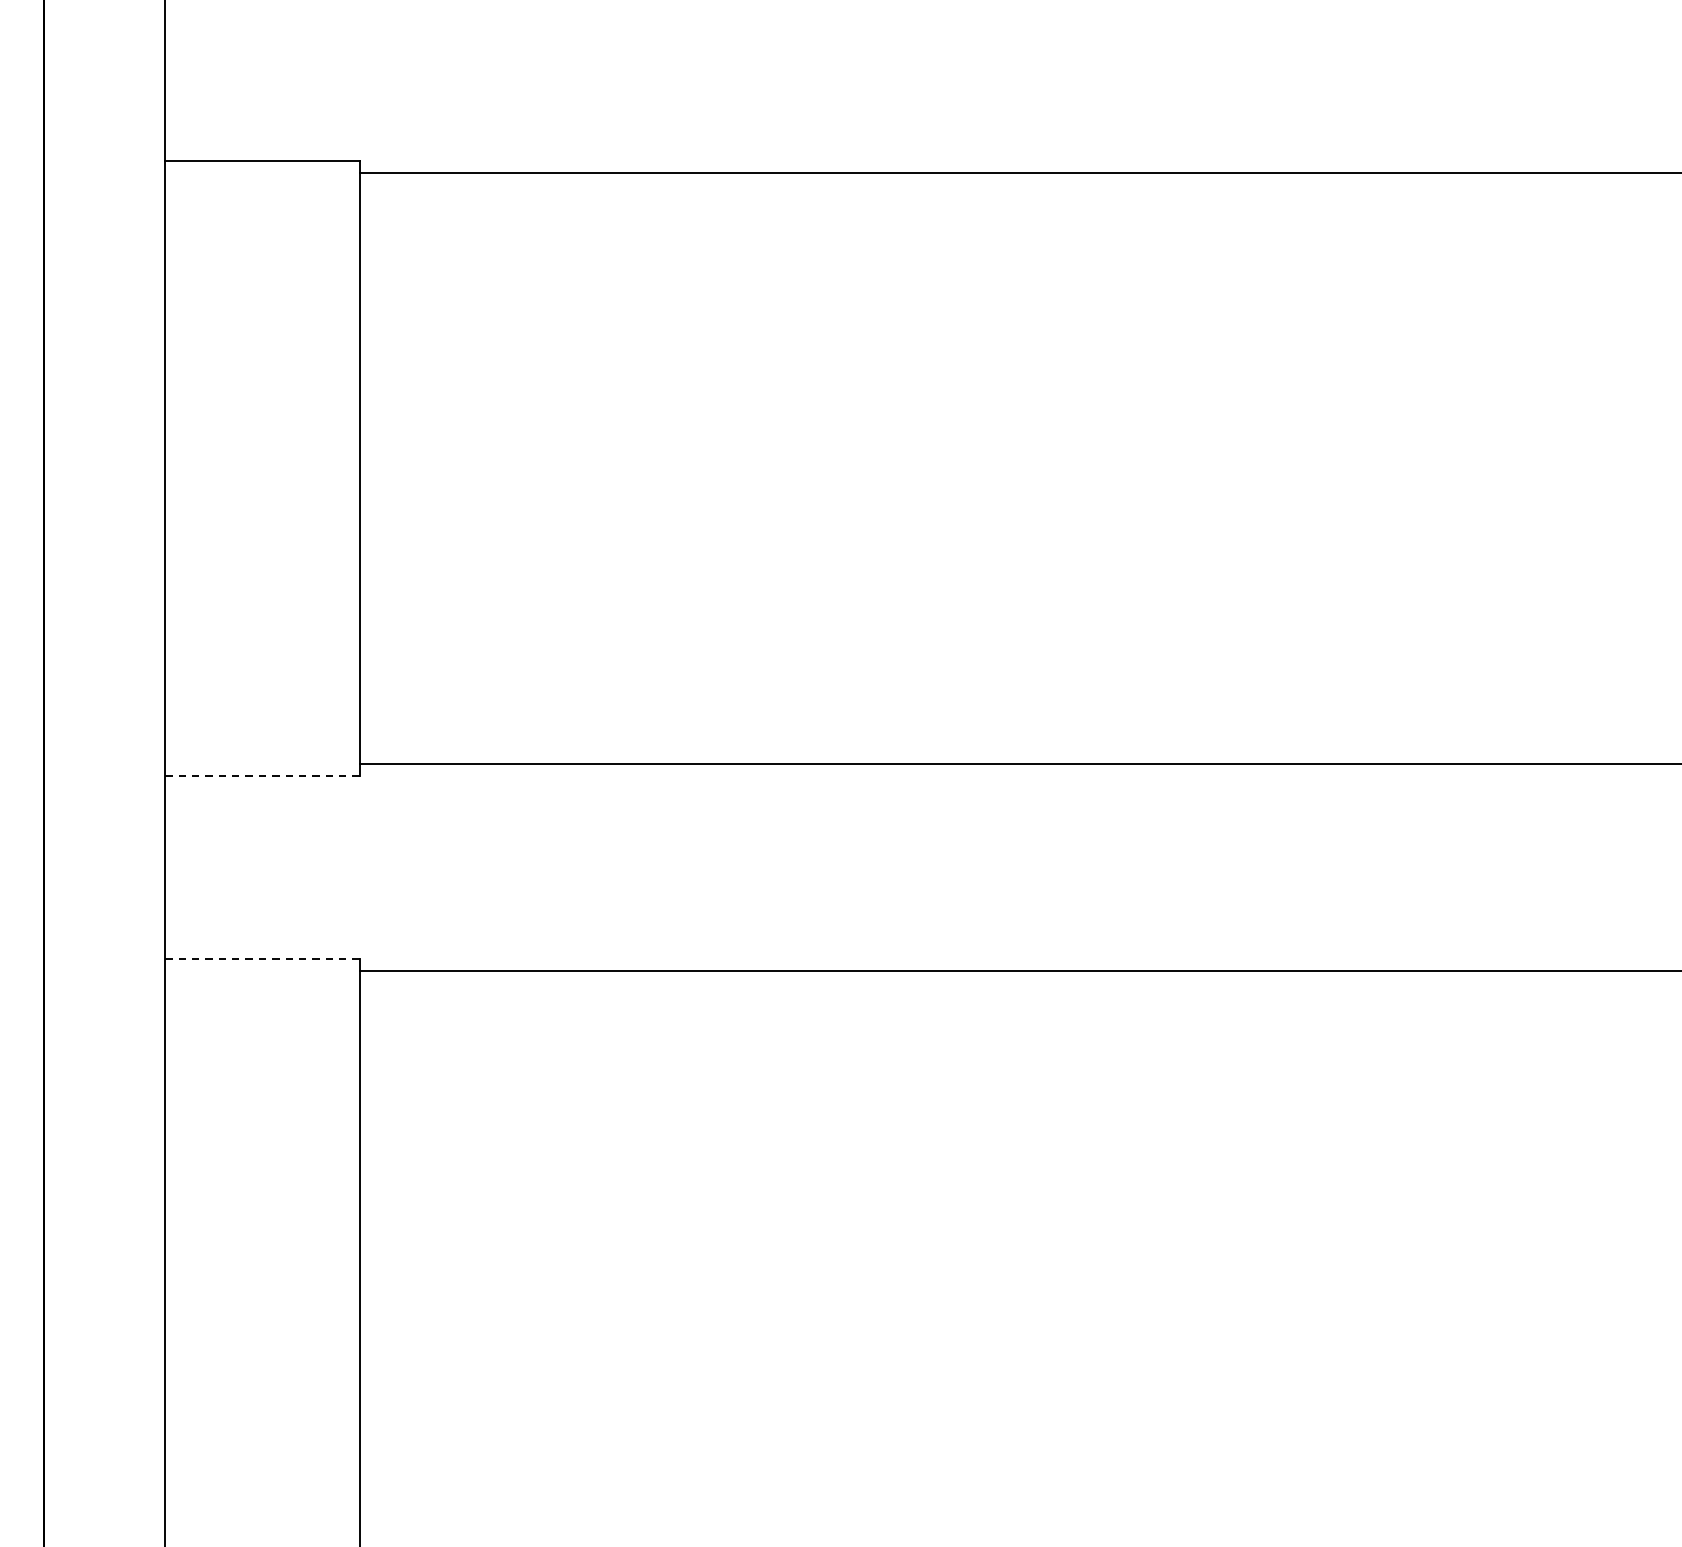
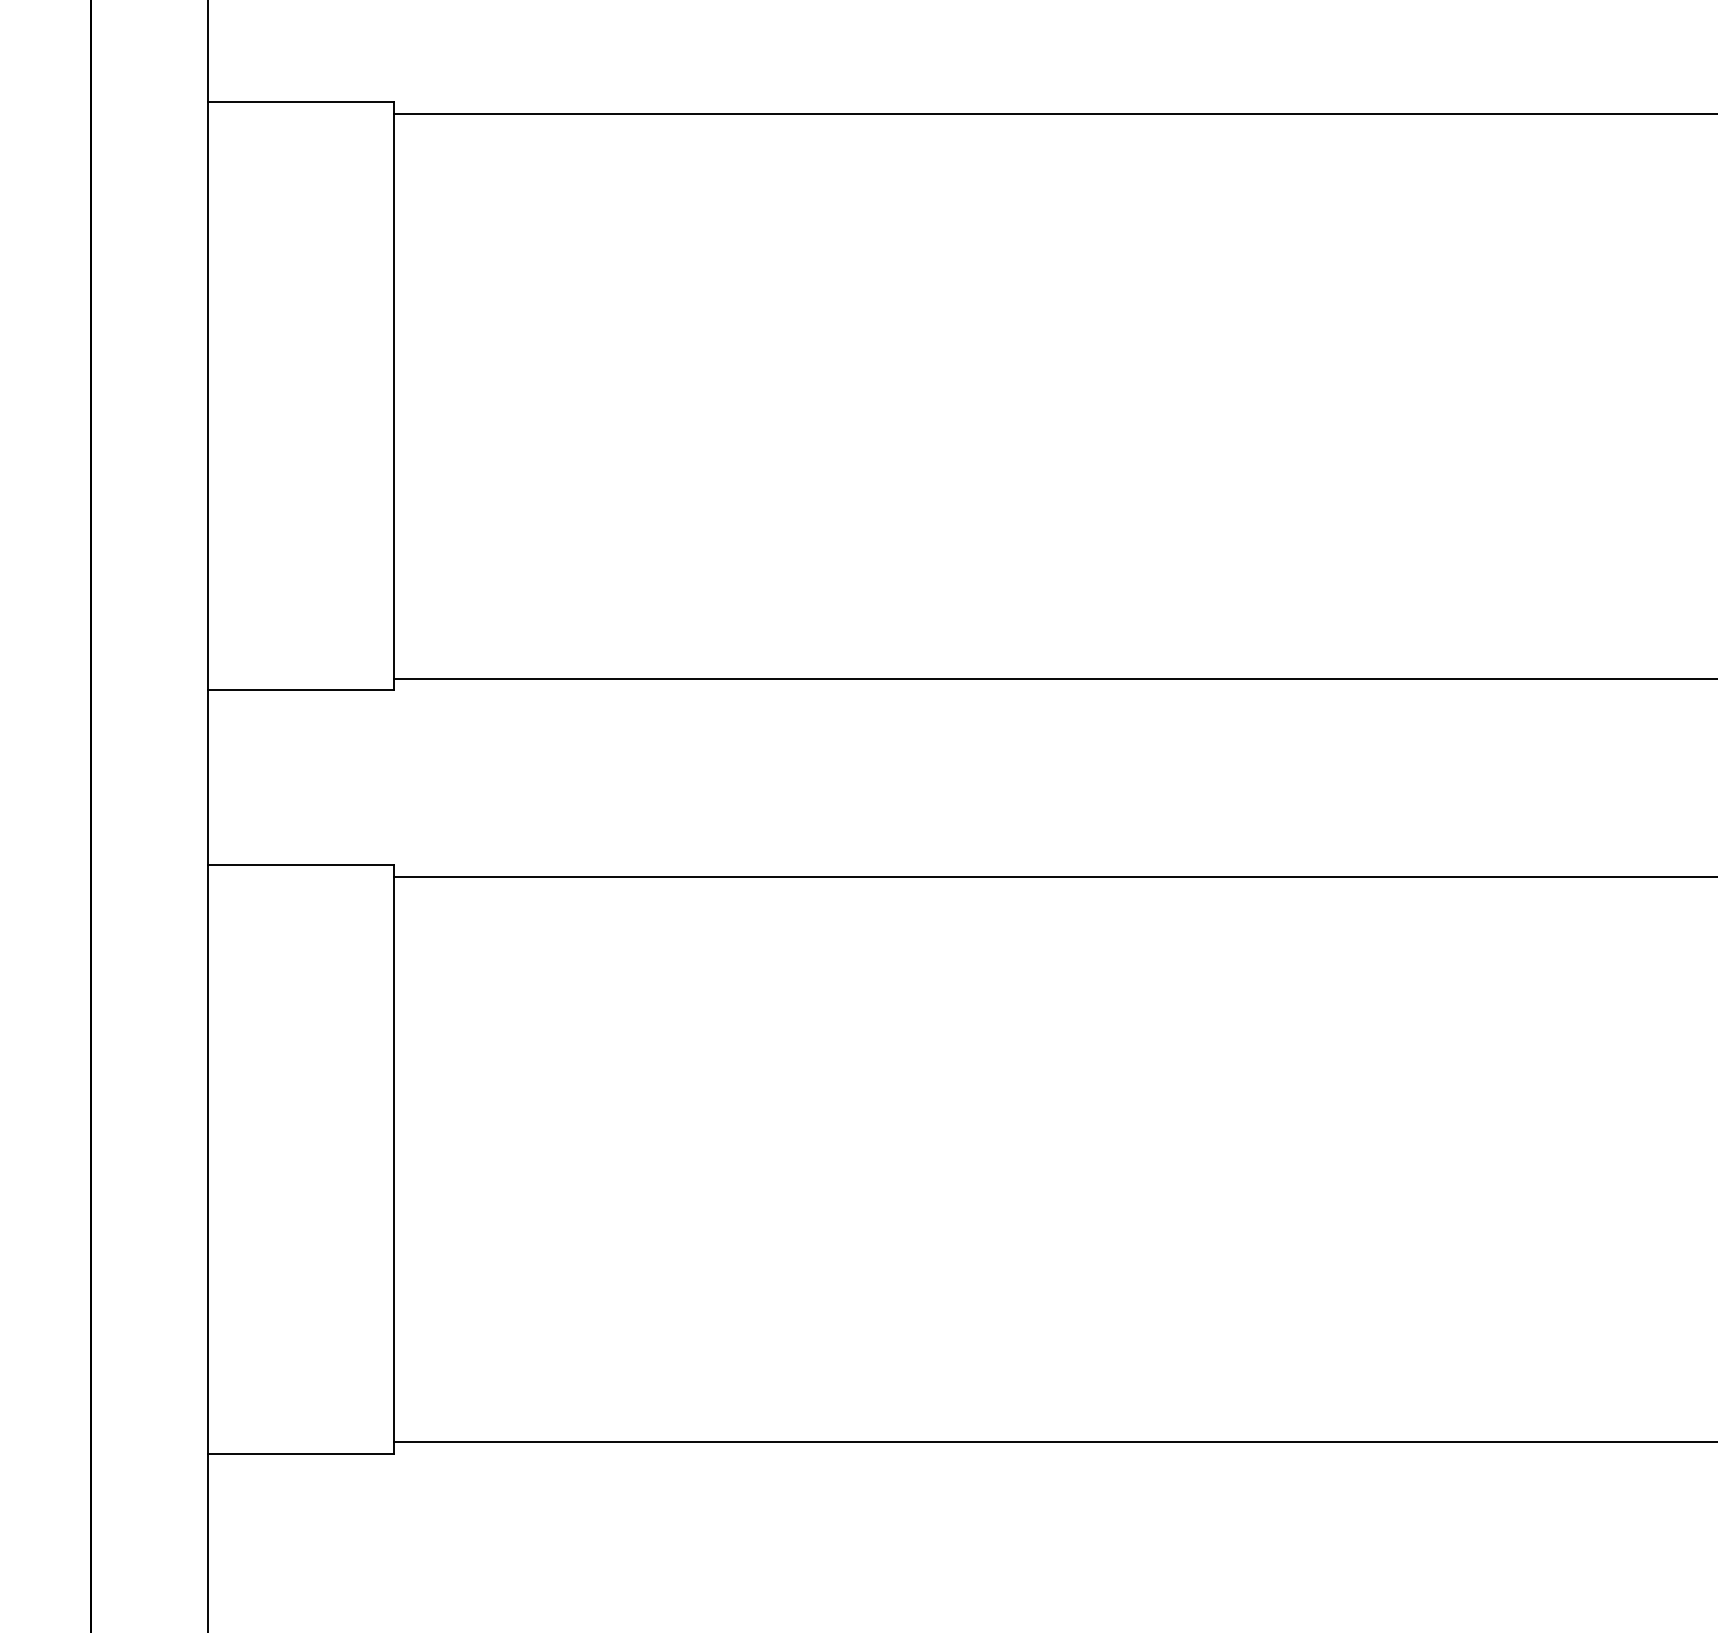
line: (263, 775) -> (301, 690), dashed -> solid
line: (263, 958) -> (301, 865), dashed -> solid

